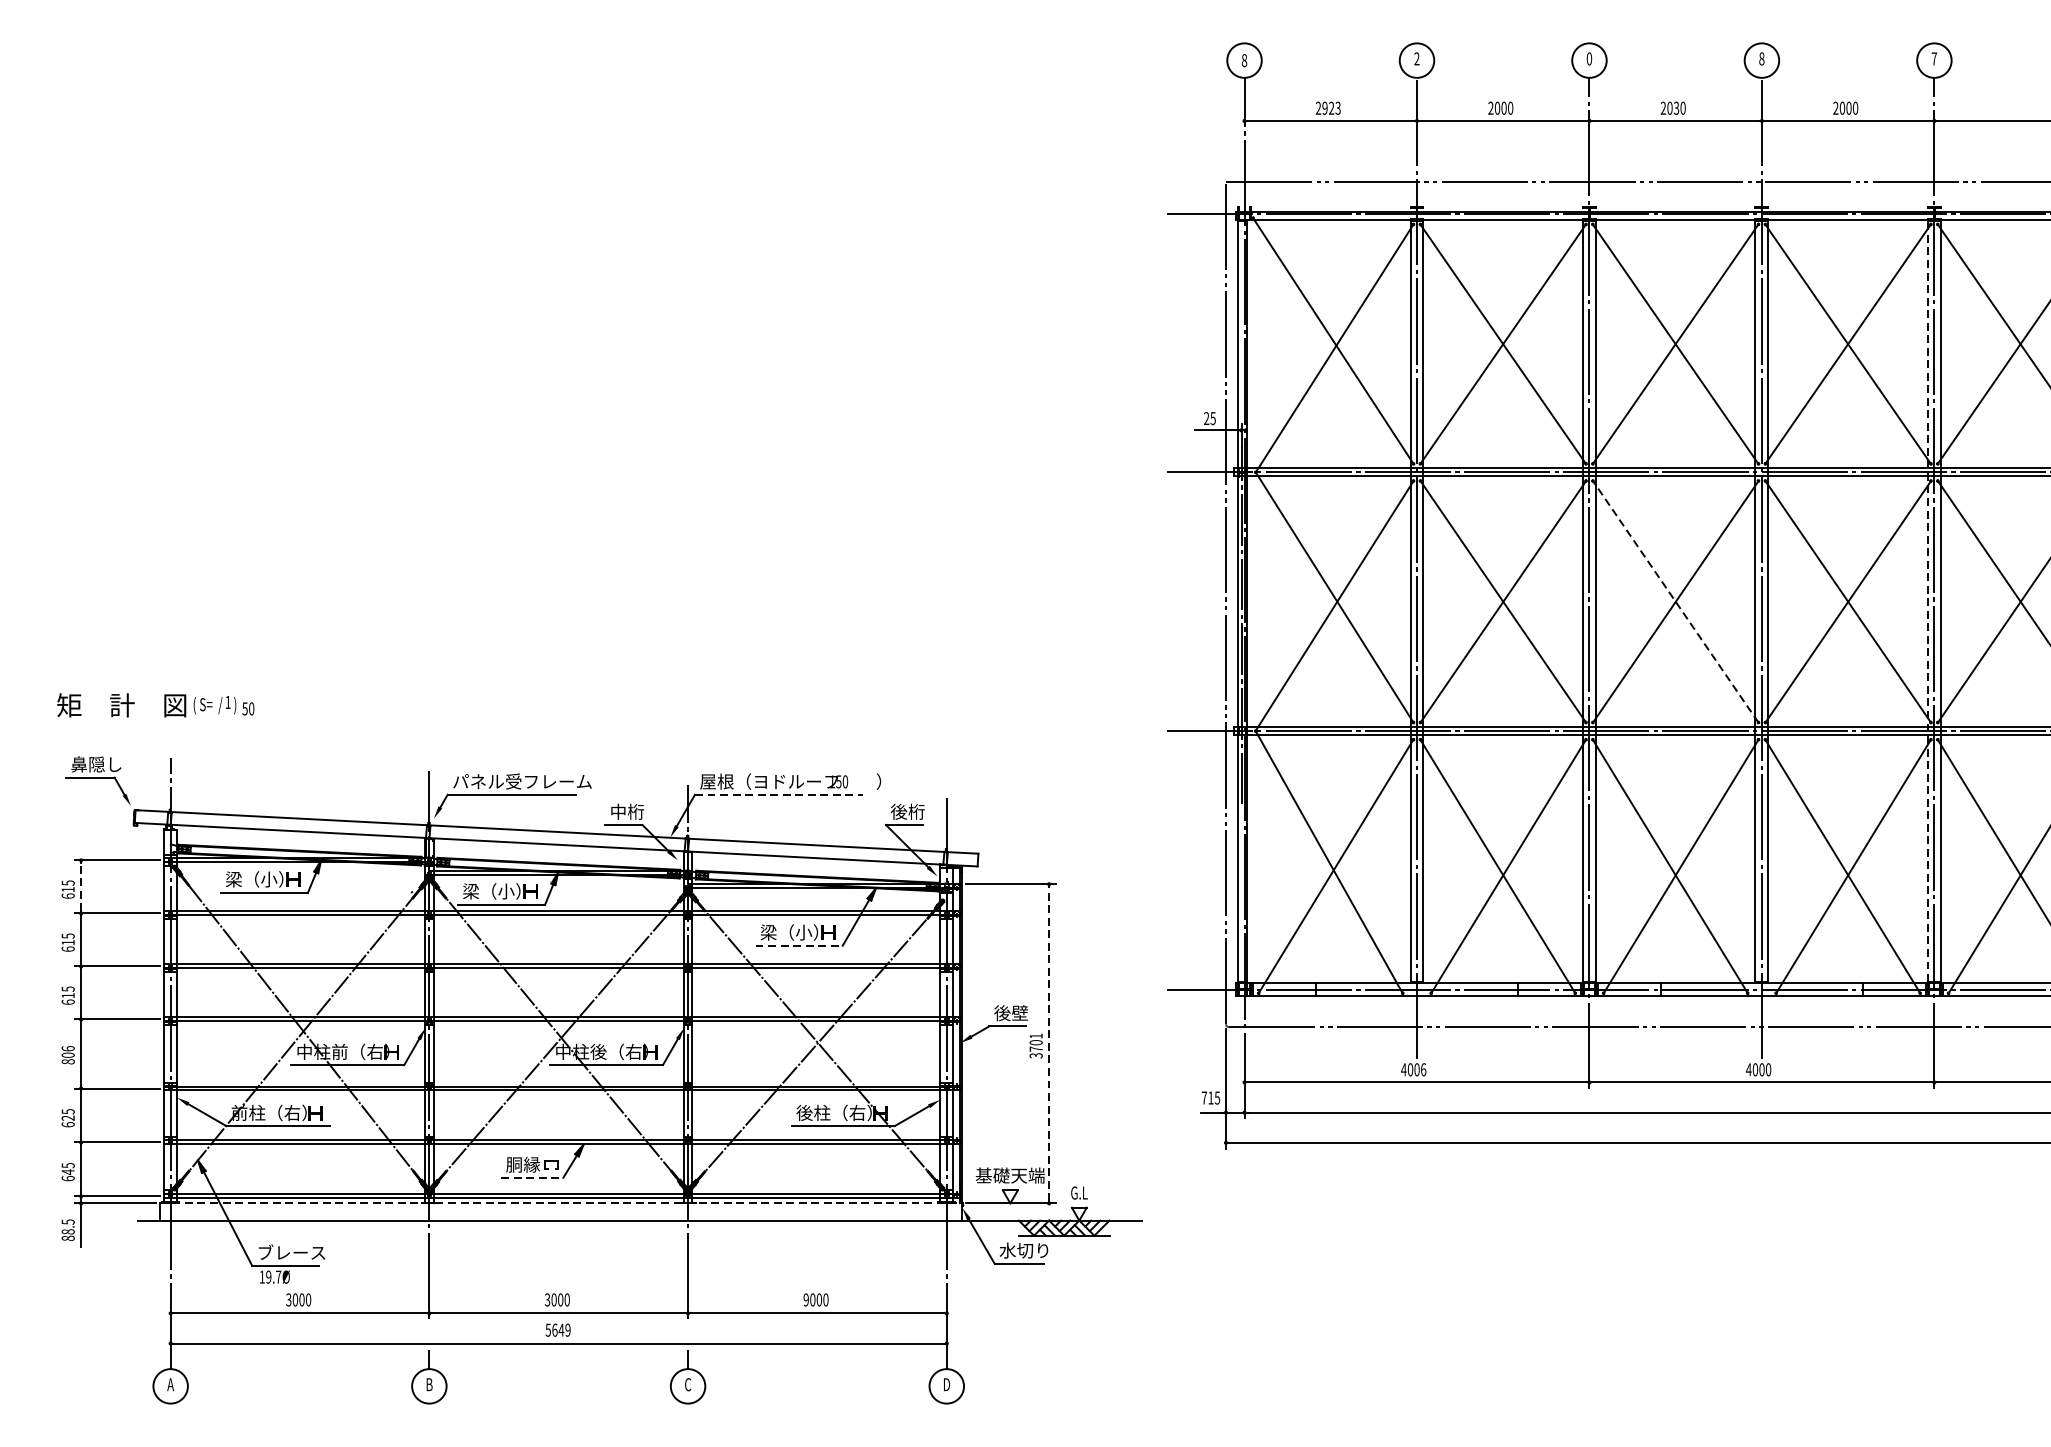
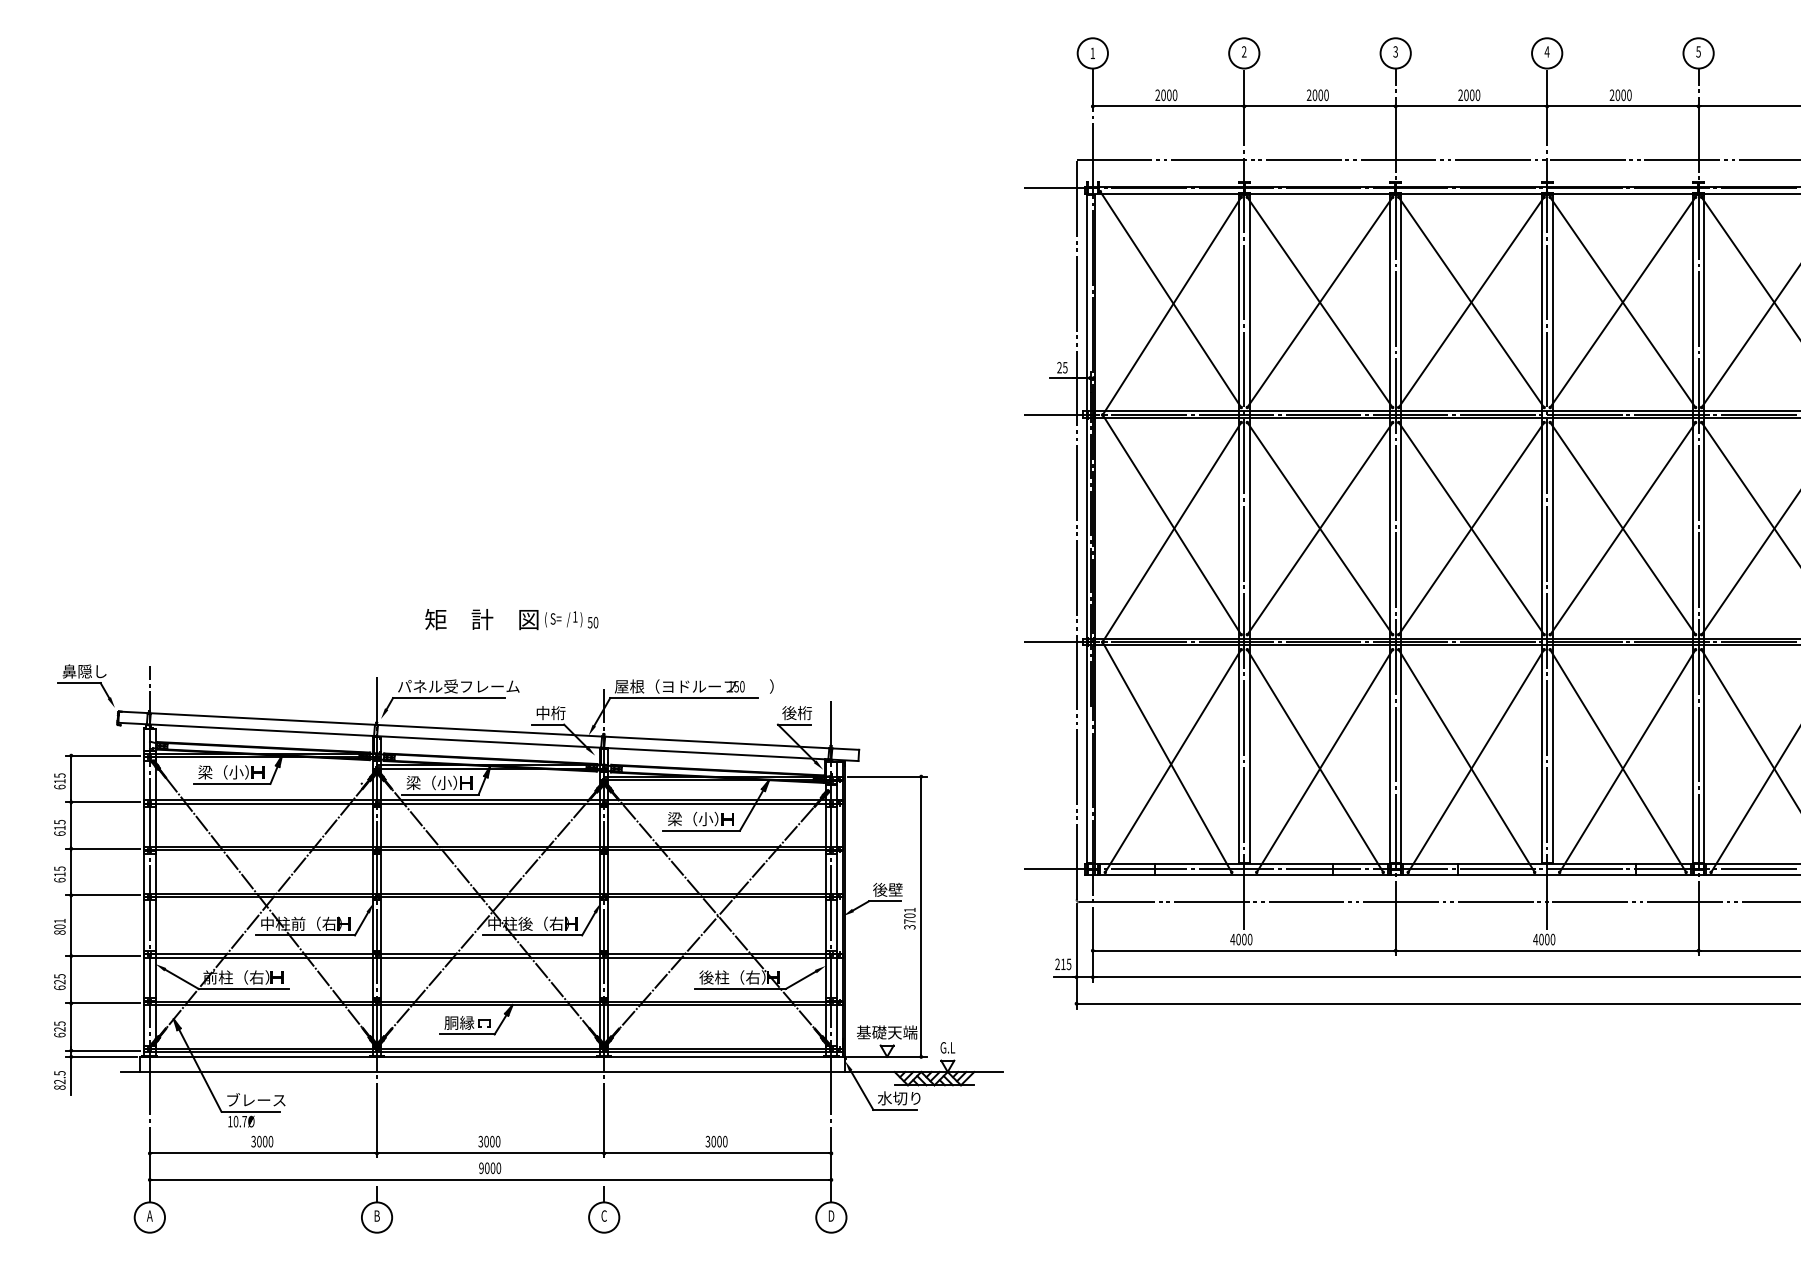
text: (1589, 58) -> (1395, 51), 0 -> 3
text: (1761, 58) -> (1546, 51), 8 -> 4
text: (1934, 58) -> (1698, 51), 7 -> 5
text: (1244, 60) -> (1092, 53), 8 -> 1
text: (1675, 107) -> (1471, 94), 2030 -> 2000
text: (1331, 108) -> (1169, 95), 2923 -> 2000
line: (1675, 601) -> (1471, 528), dashed -> solid
line: (1927, 601) -> (1692, 528), dashed -> solid
text: (155, 705) -> (511, 619), moved
line: (778, 795) -> (683, 698), dashed -> solid
line: (81, 886) -> (71, 778), dashed -> solid
line: (800, 945) -> (702, 830), dashed -> solid
line: (1049, 1043) -> (921, 916), dashed -> solid
text: (67, 1048) -> (59, 920), 806 -> 801
text: (1424, 1068) -> (1250, 938), 4006 -> 4000
text: (1204, 1097) -> (1057, 963), 715 -> 215
text: (67, 1172) -> (59, 1029), 645 -> 625
line: (532, 1177) -> (467, 1034), dashed -> solid
line: (562, 1202) -> (493, 1056), dashed -> solid
text: (67, 1231) -> (59, 1081), 88.5 -> 82.5
text: (268, 1276) -> (235, 1121), 19.7Ø -> 10.7Ø
text: (805, 1299) -> (707, 1141), 9000 -> 3000
text: (557, 1329) -> (489, 1167), 5649 -> 9000

